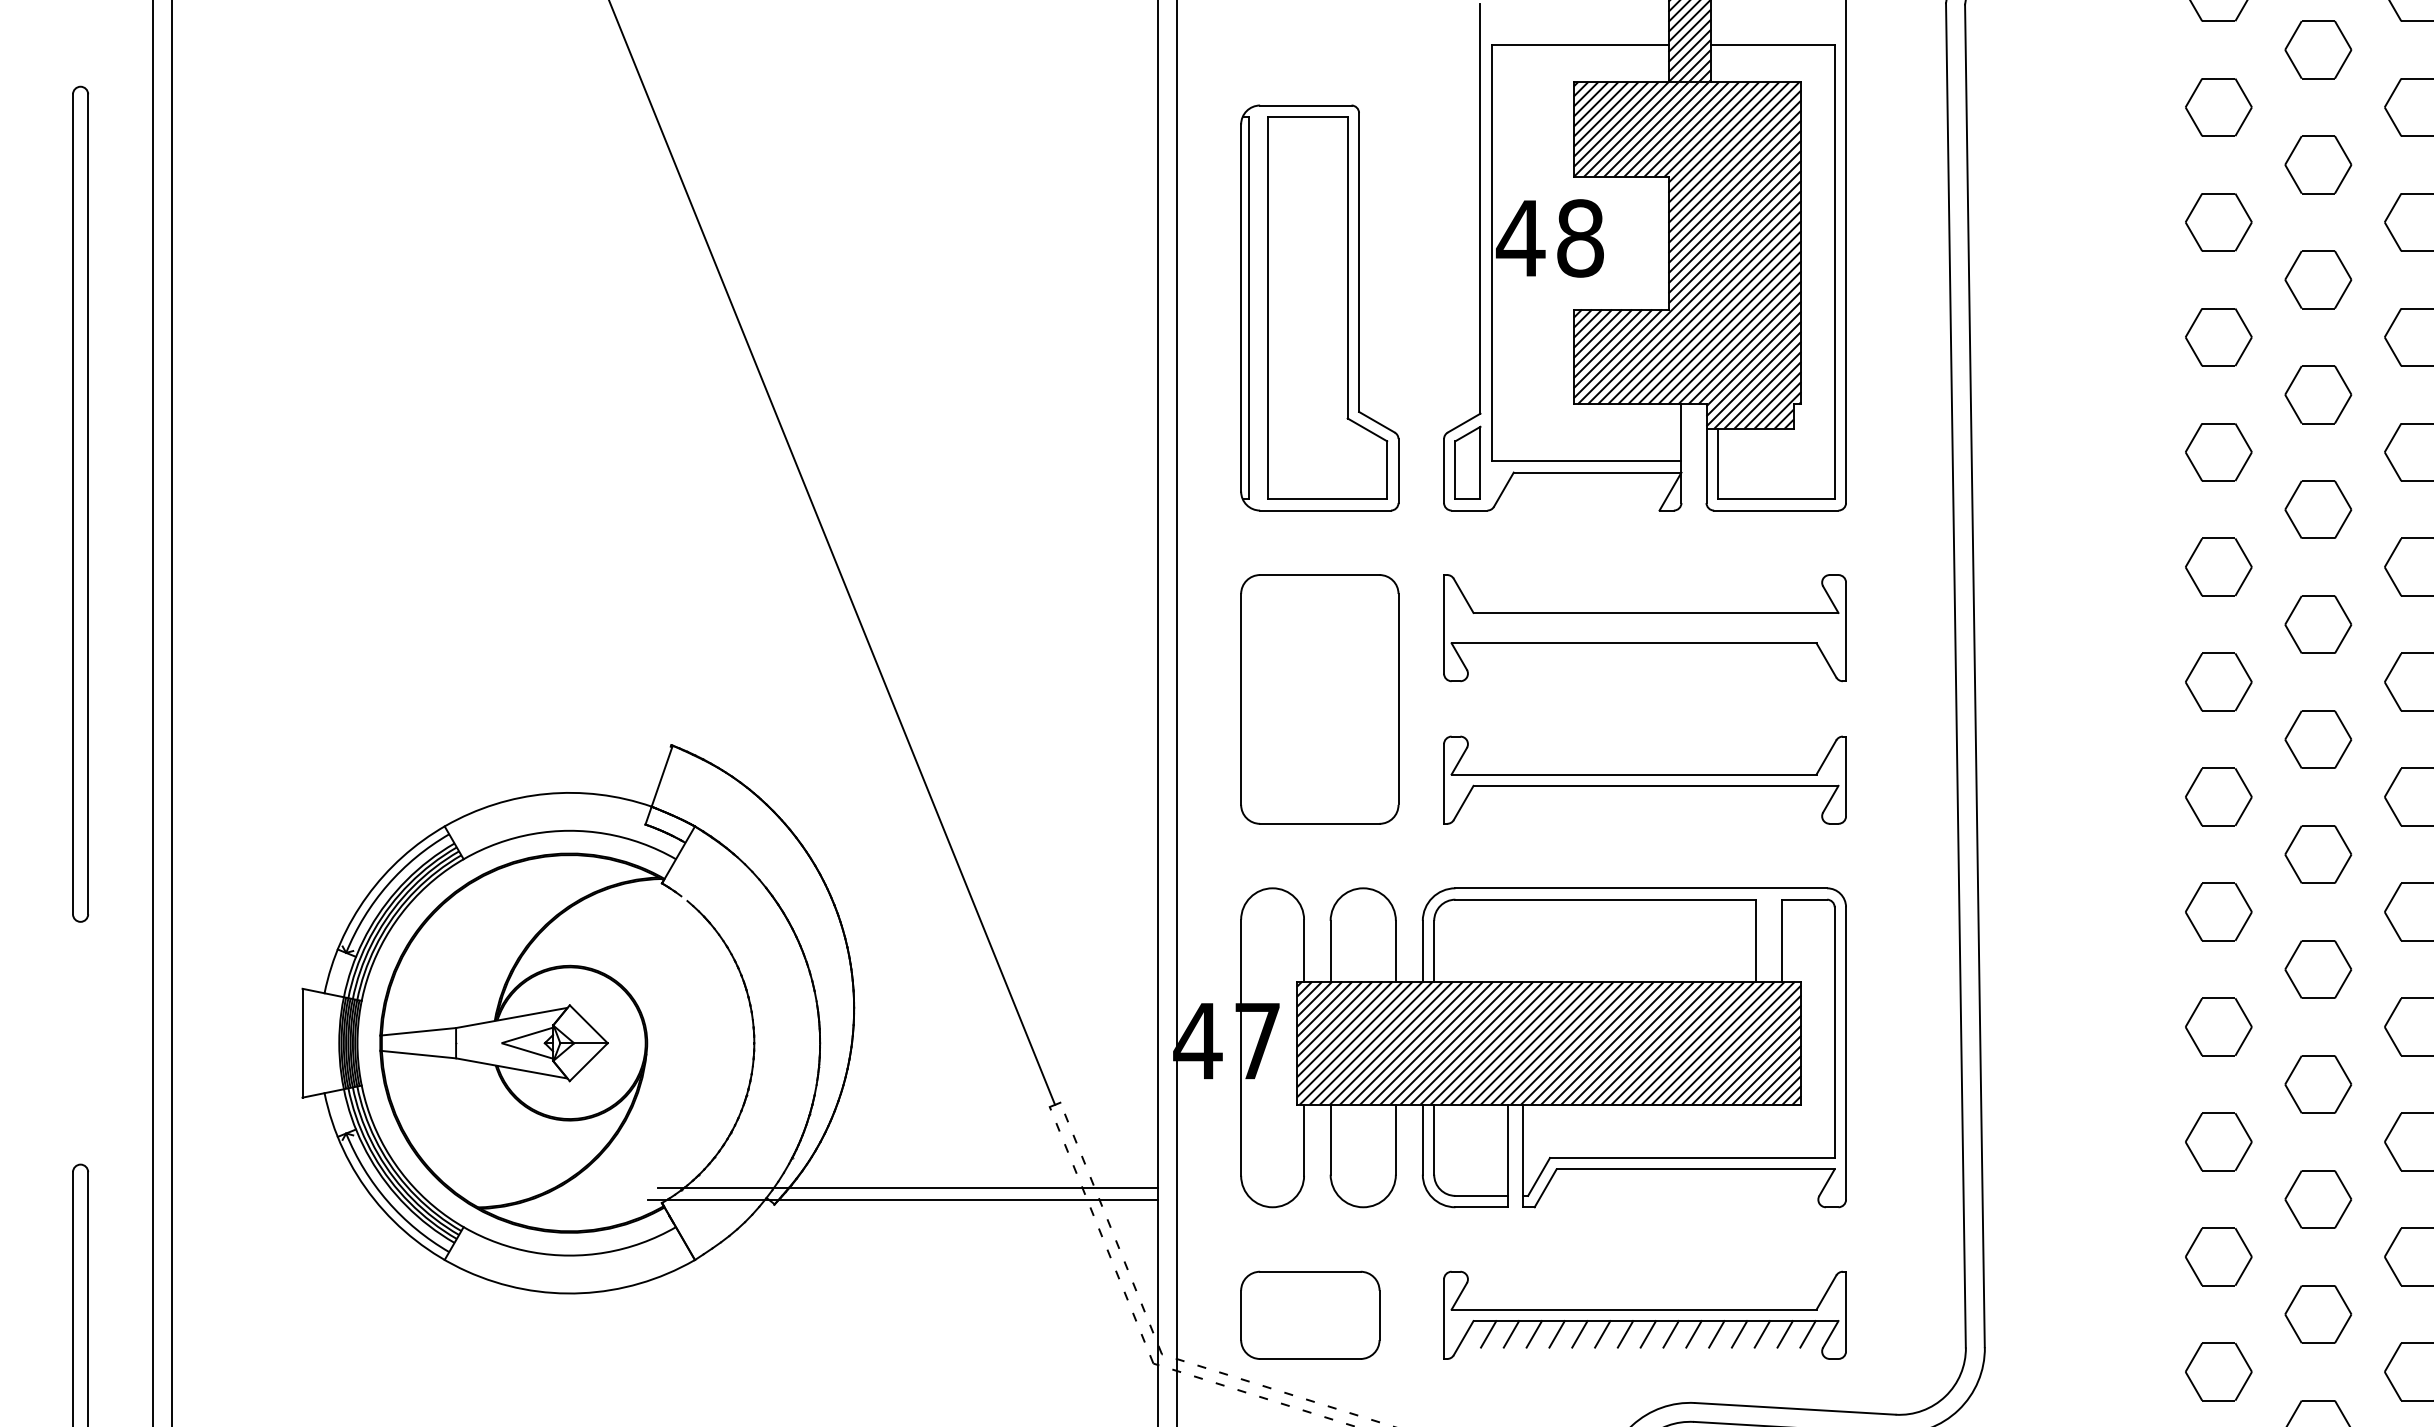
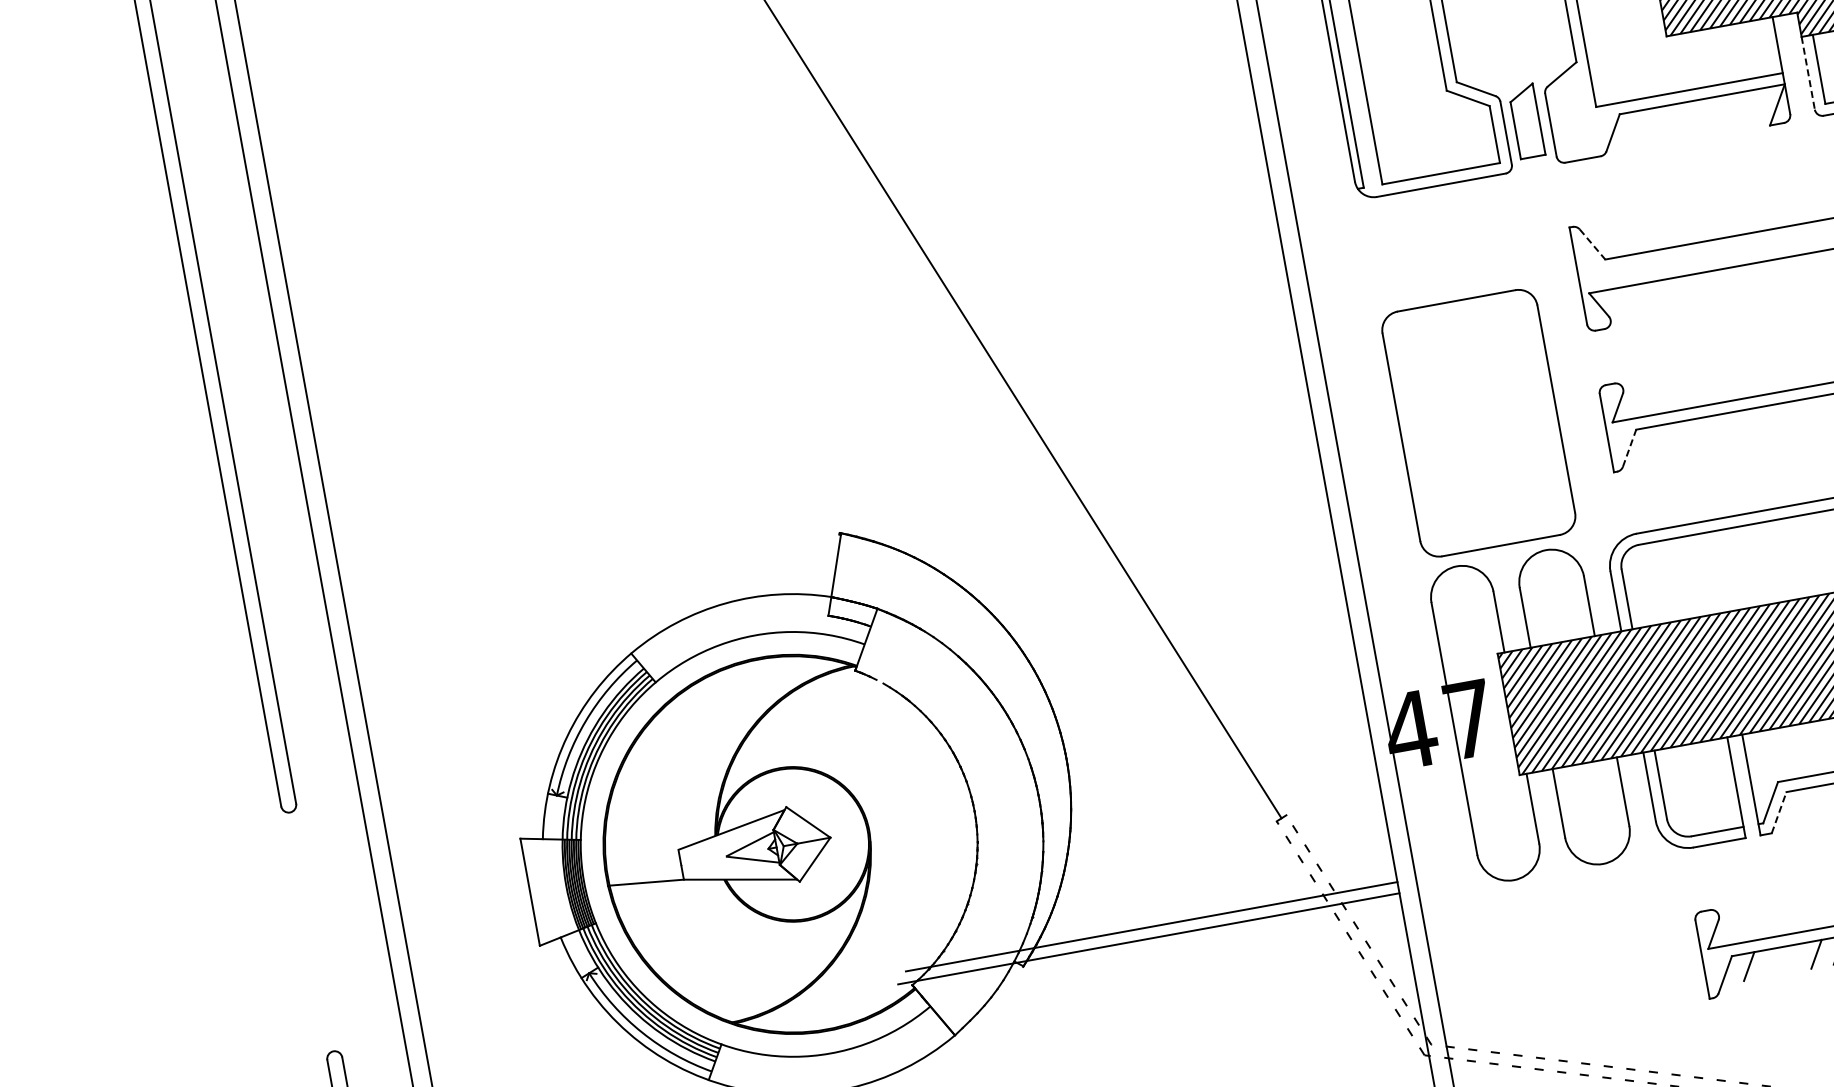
part: (1467, 462) -> (1526, 120), moved
line: (1706, 466) -> (1808, 73), solid -> dashed
line: (1463, 595) -> (1592, 244), solid -> dashed
part: (1319, 699) -> (1478, 423), moved
line: (1463, 802) -> (1629, 447), solid -> dashed
line: (418, 1031) -> (642, 859), removed
line: (1545, 1188) -> (1779, 812), solid -> dashed
part: (1310, 1314) -> (1570, 978), removed
line: (1511, 1334) -> (1771, 962), removed
line: (1533, 1334) -> (1793, 958), removed

